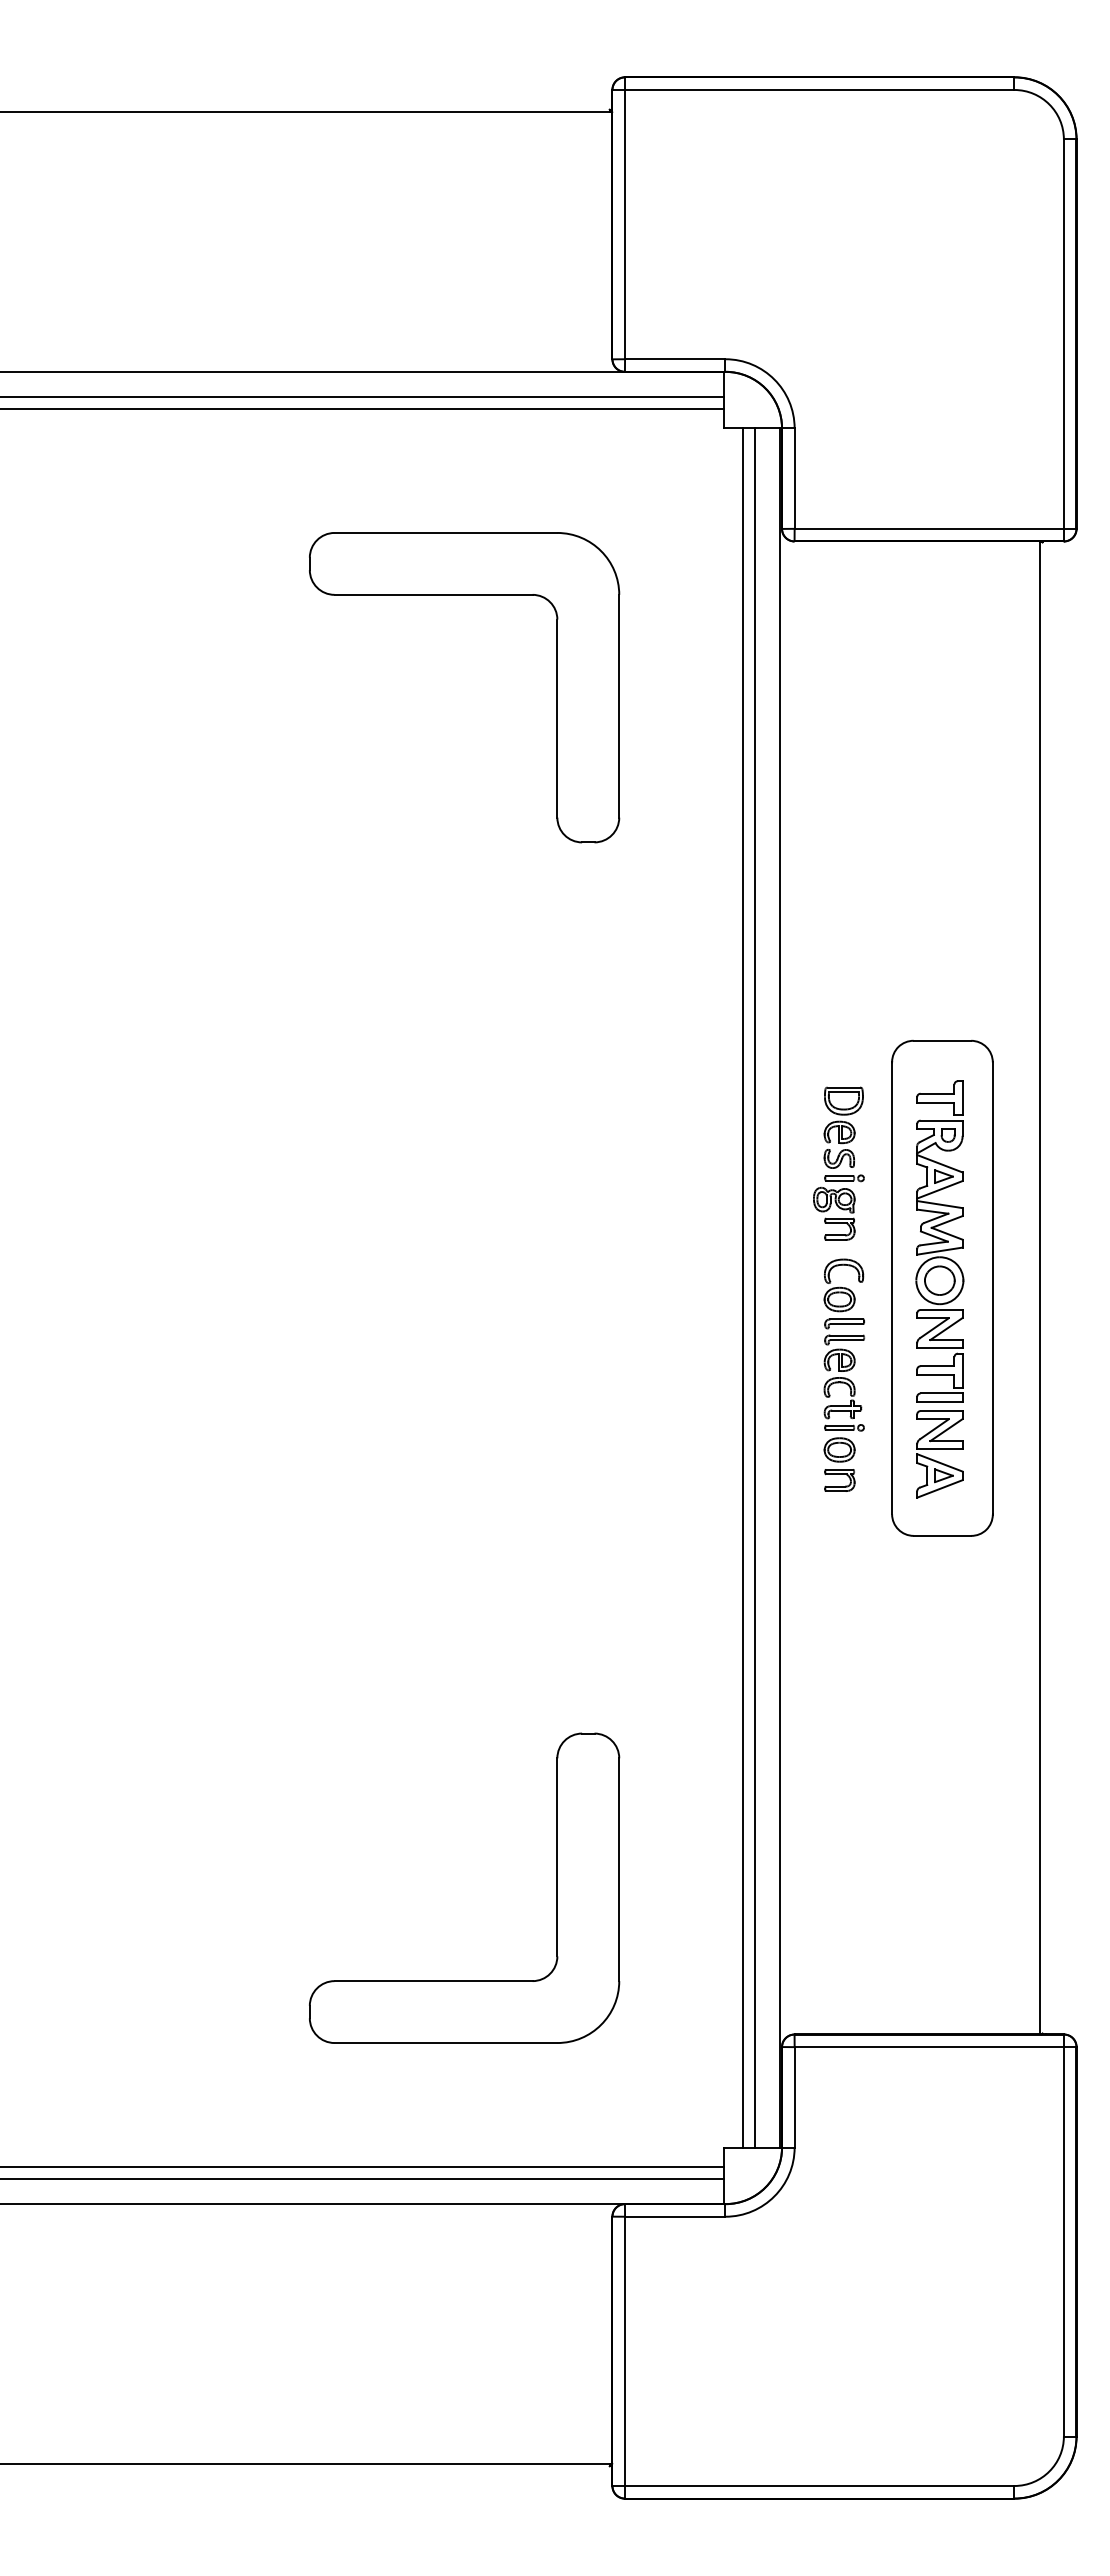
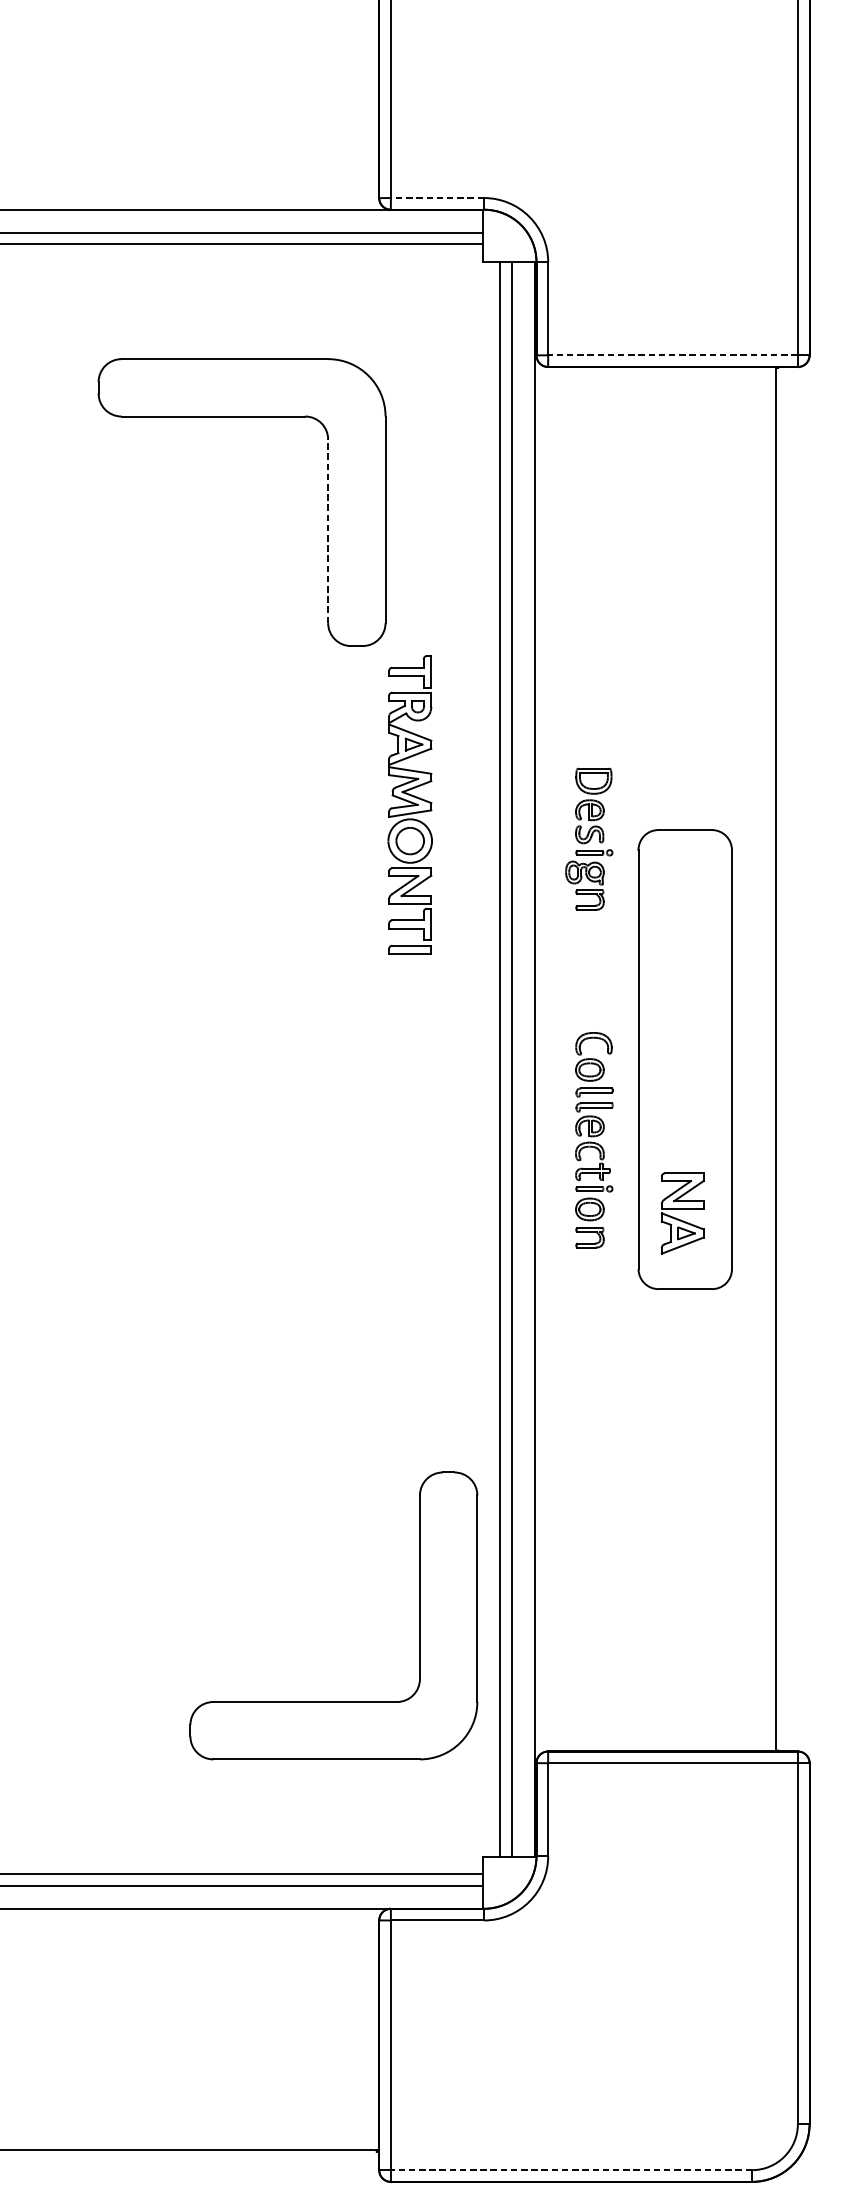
line: (674, 359) -> (436, 198), solid -> dashed
line: (929, 528) -> (673, 354), solid -> dashed
line: (557, 718) -> (328, 531), solid -> dashed
part: (838, 1163) -> (588, 839), moved
part: (939, 1241) -> (409, 804), moved
part: (556, 1887) -> (419, 1615), moved
line: (819, 2485) -> (571, 2169), solid -> dashed

